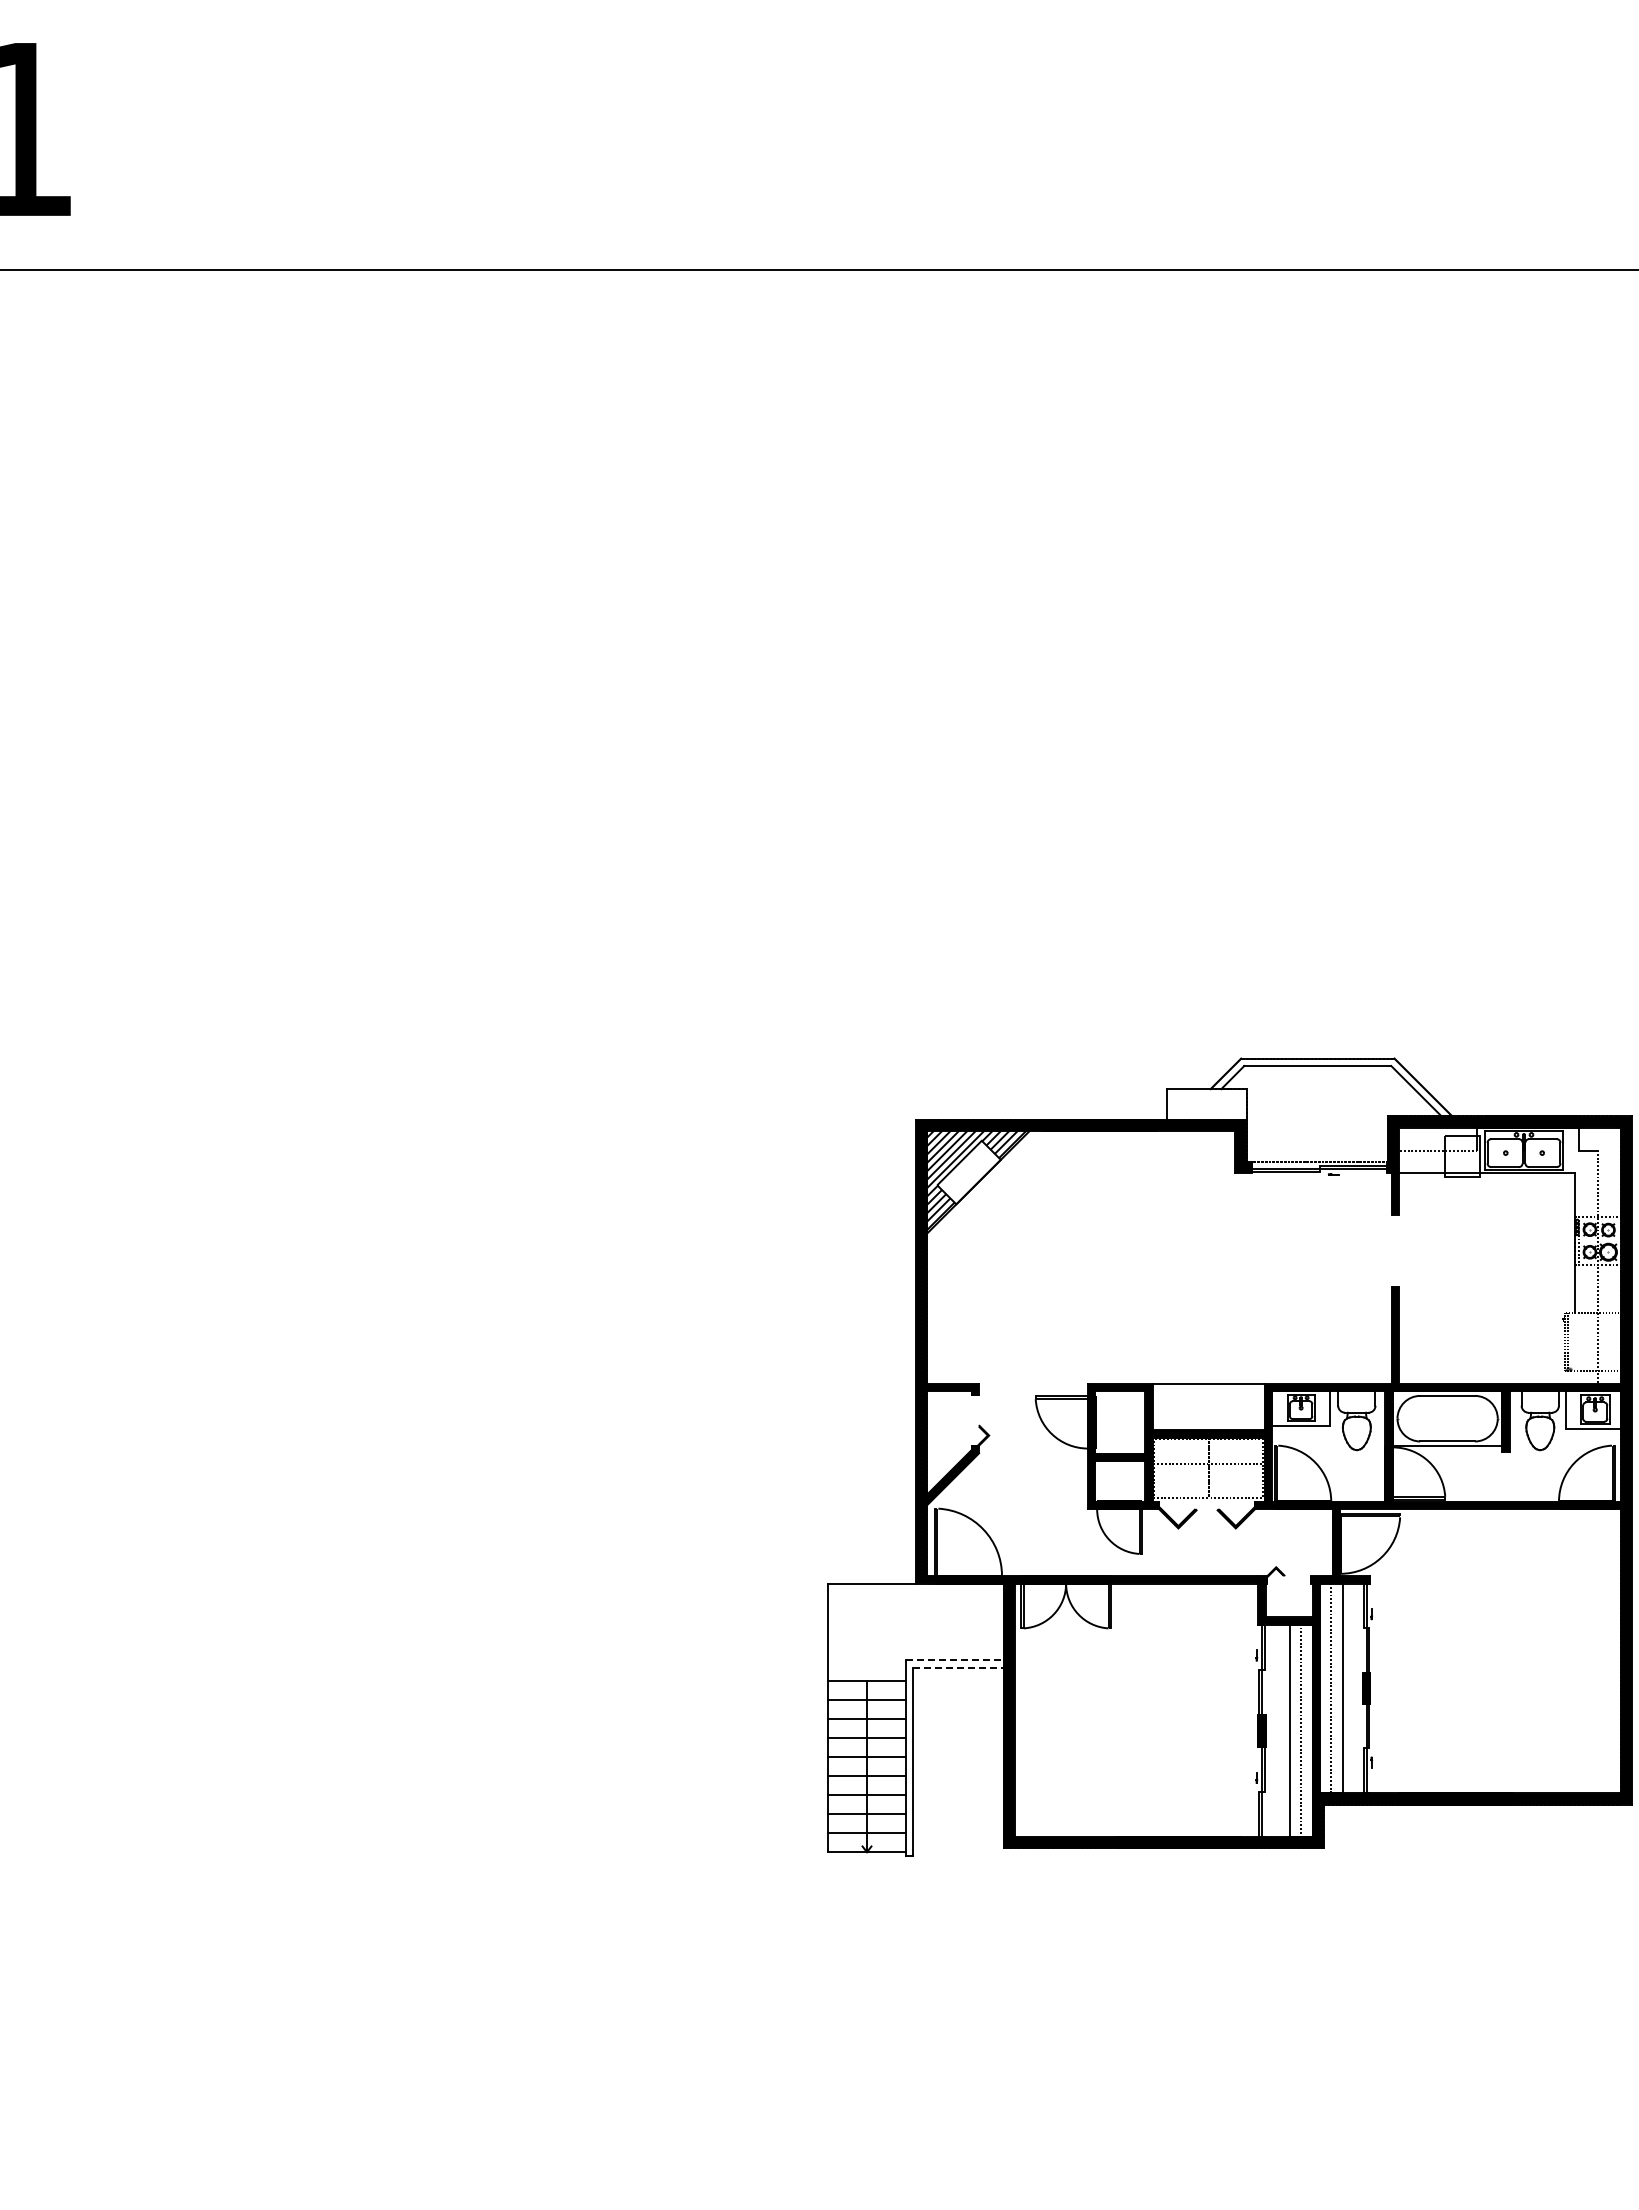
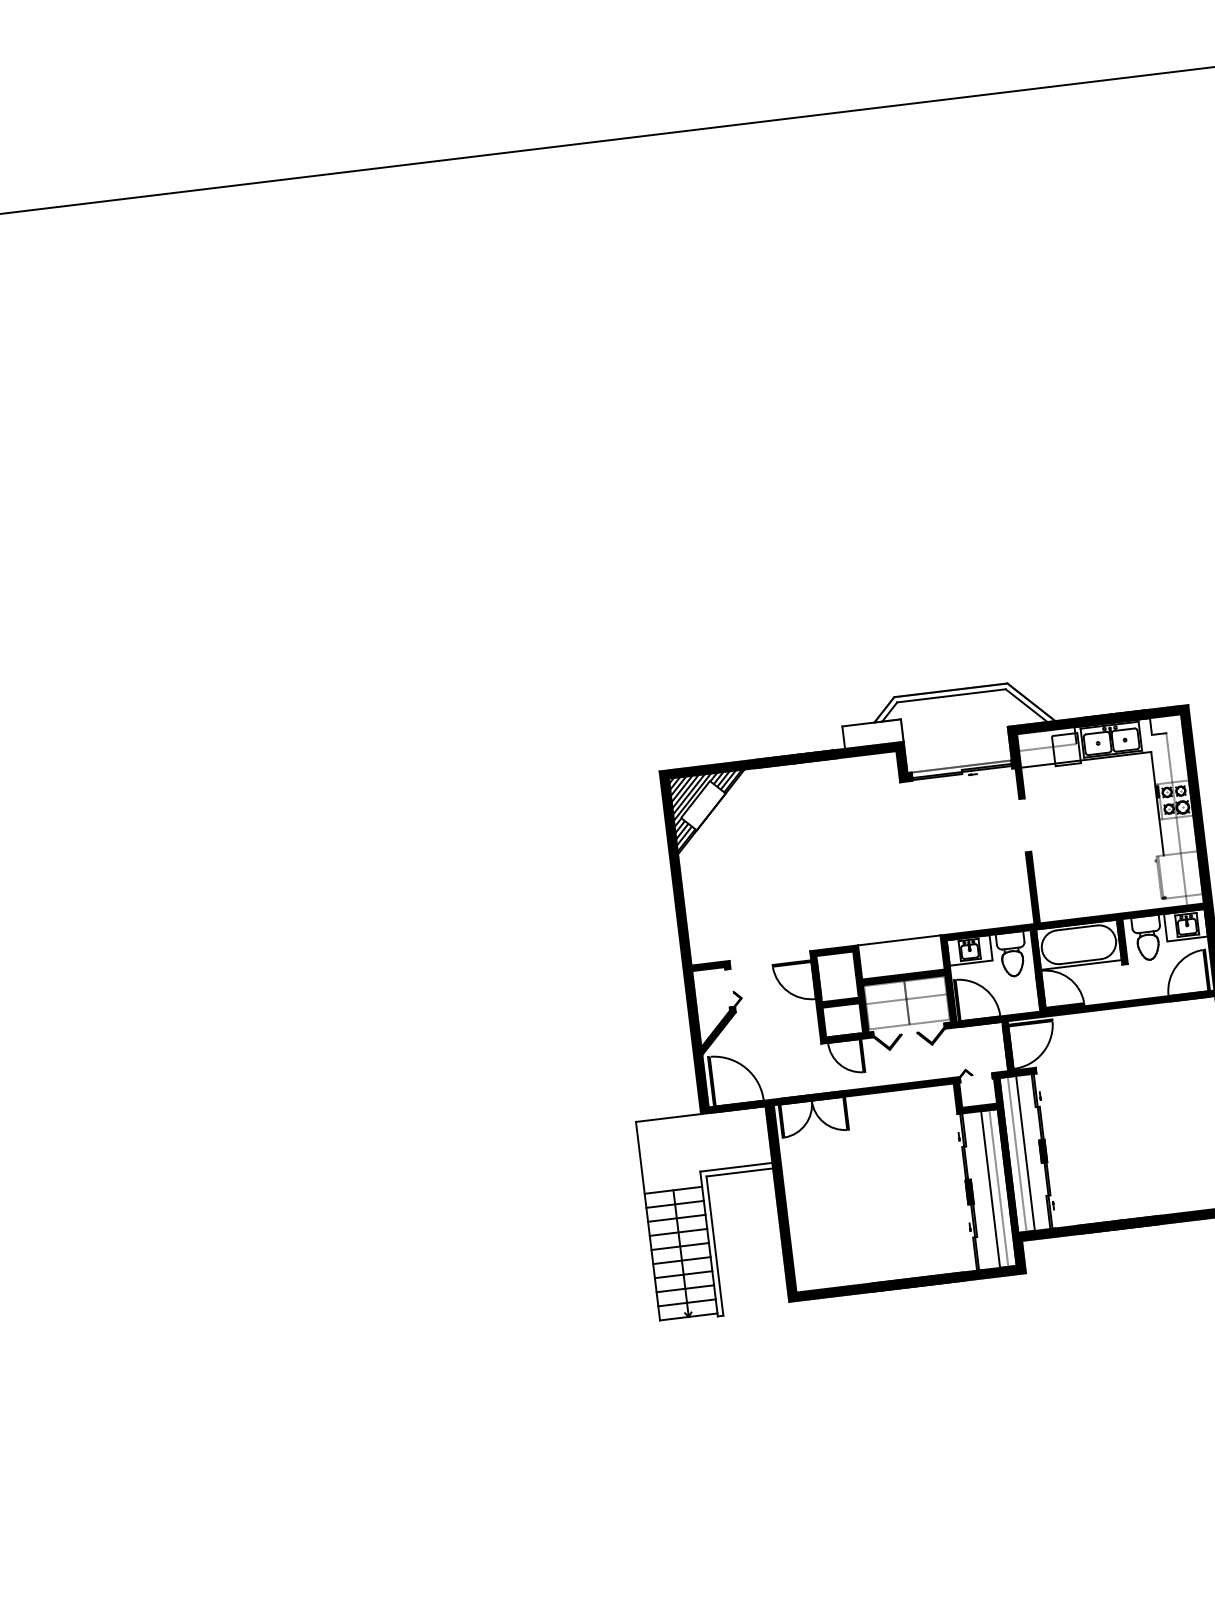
line: (954, 1660) -> (736, 1167), dashed -> solid
line: (958, 1667) -> (739, 1172), dashed -> solid

